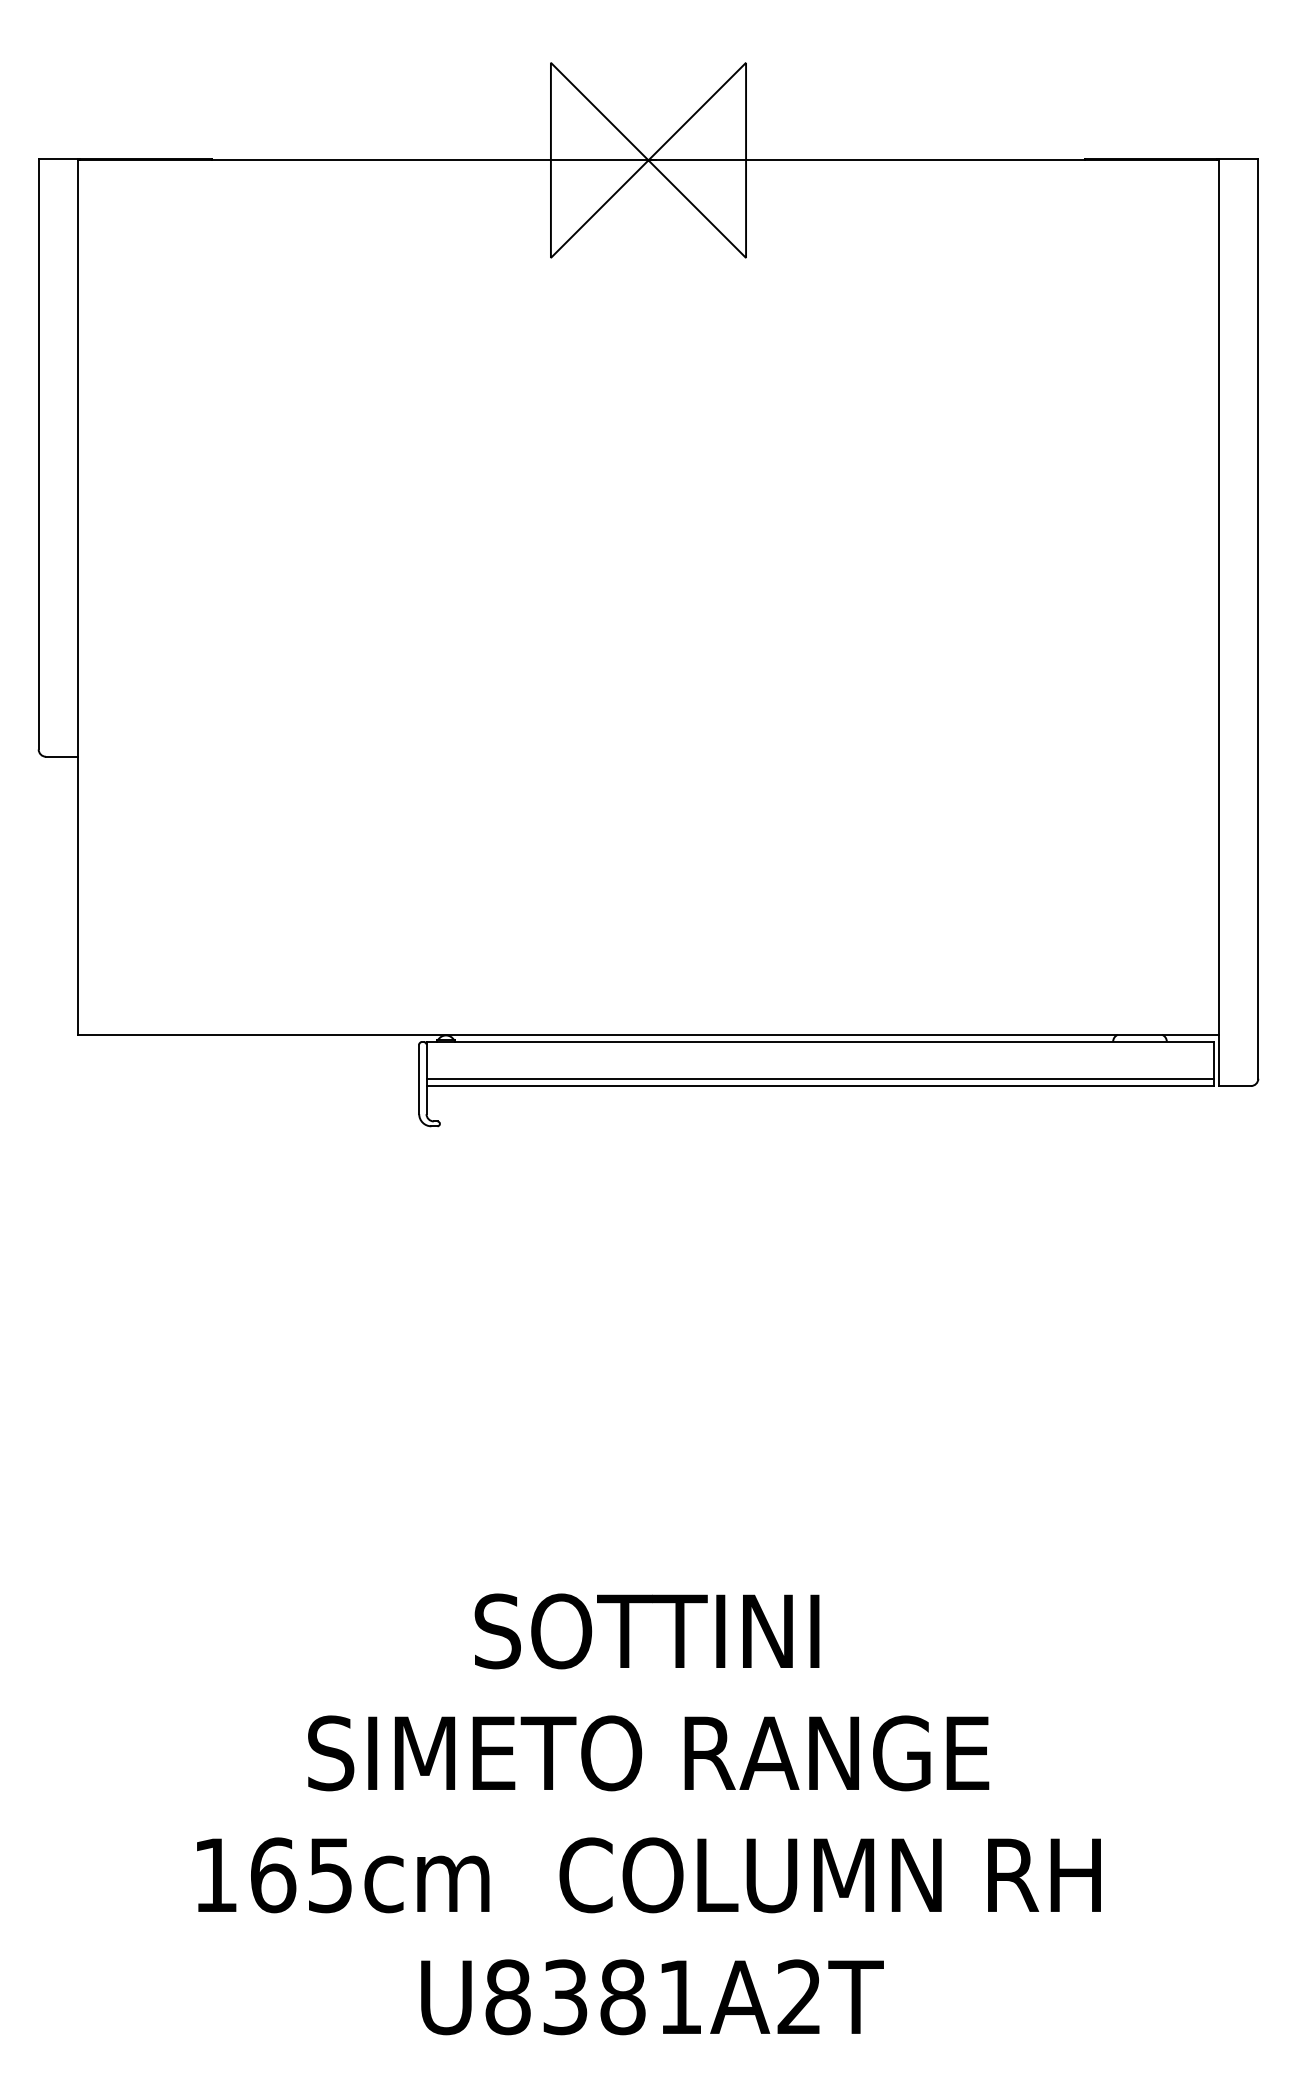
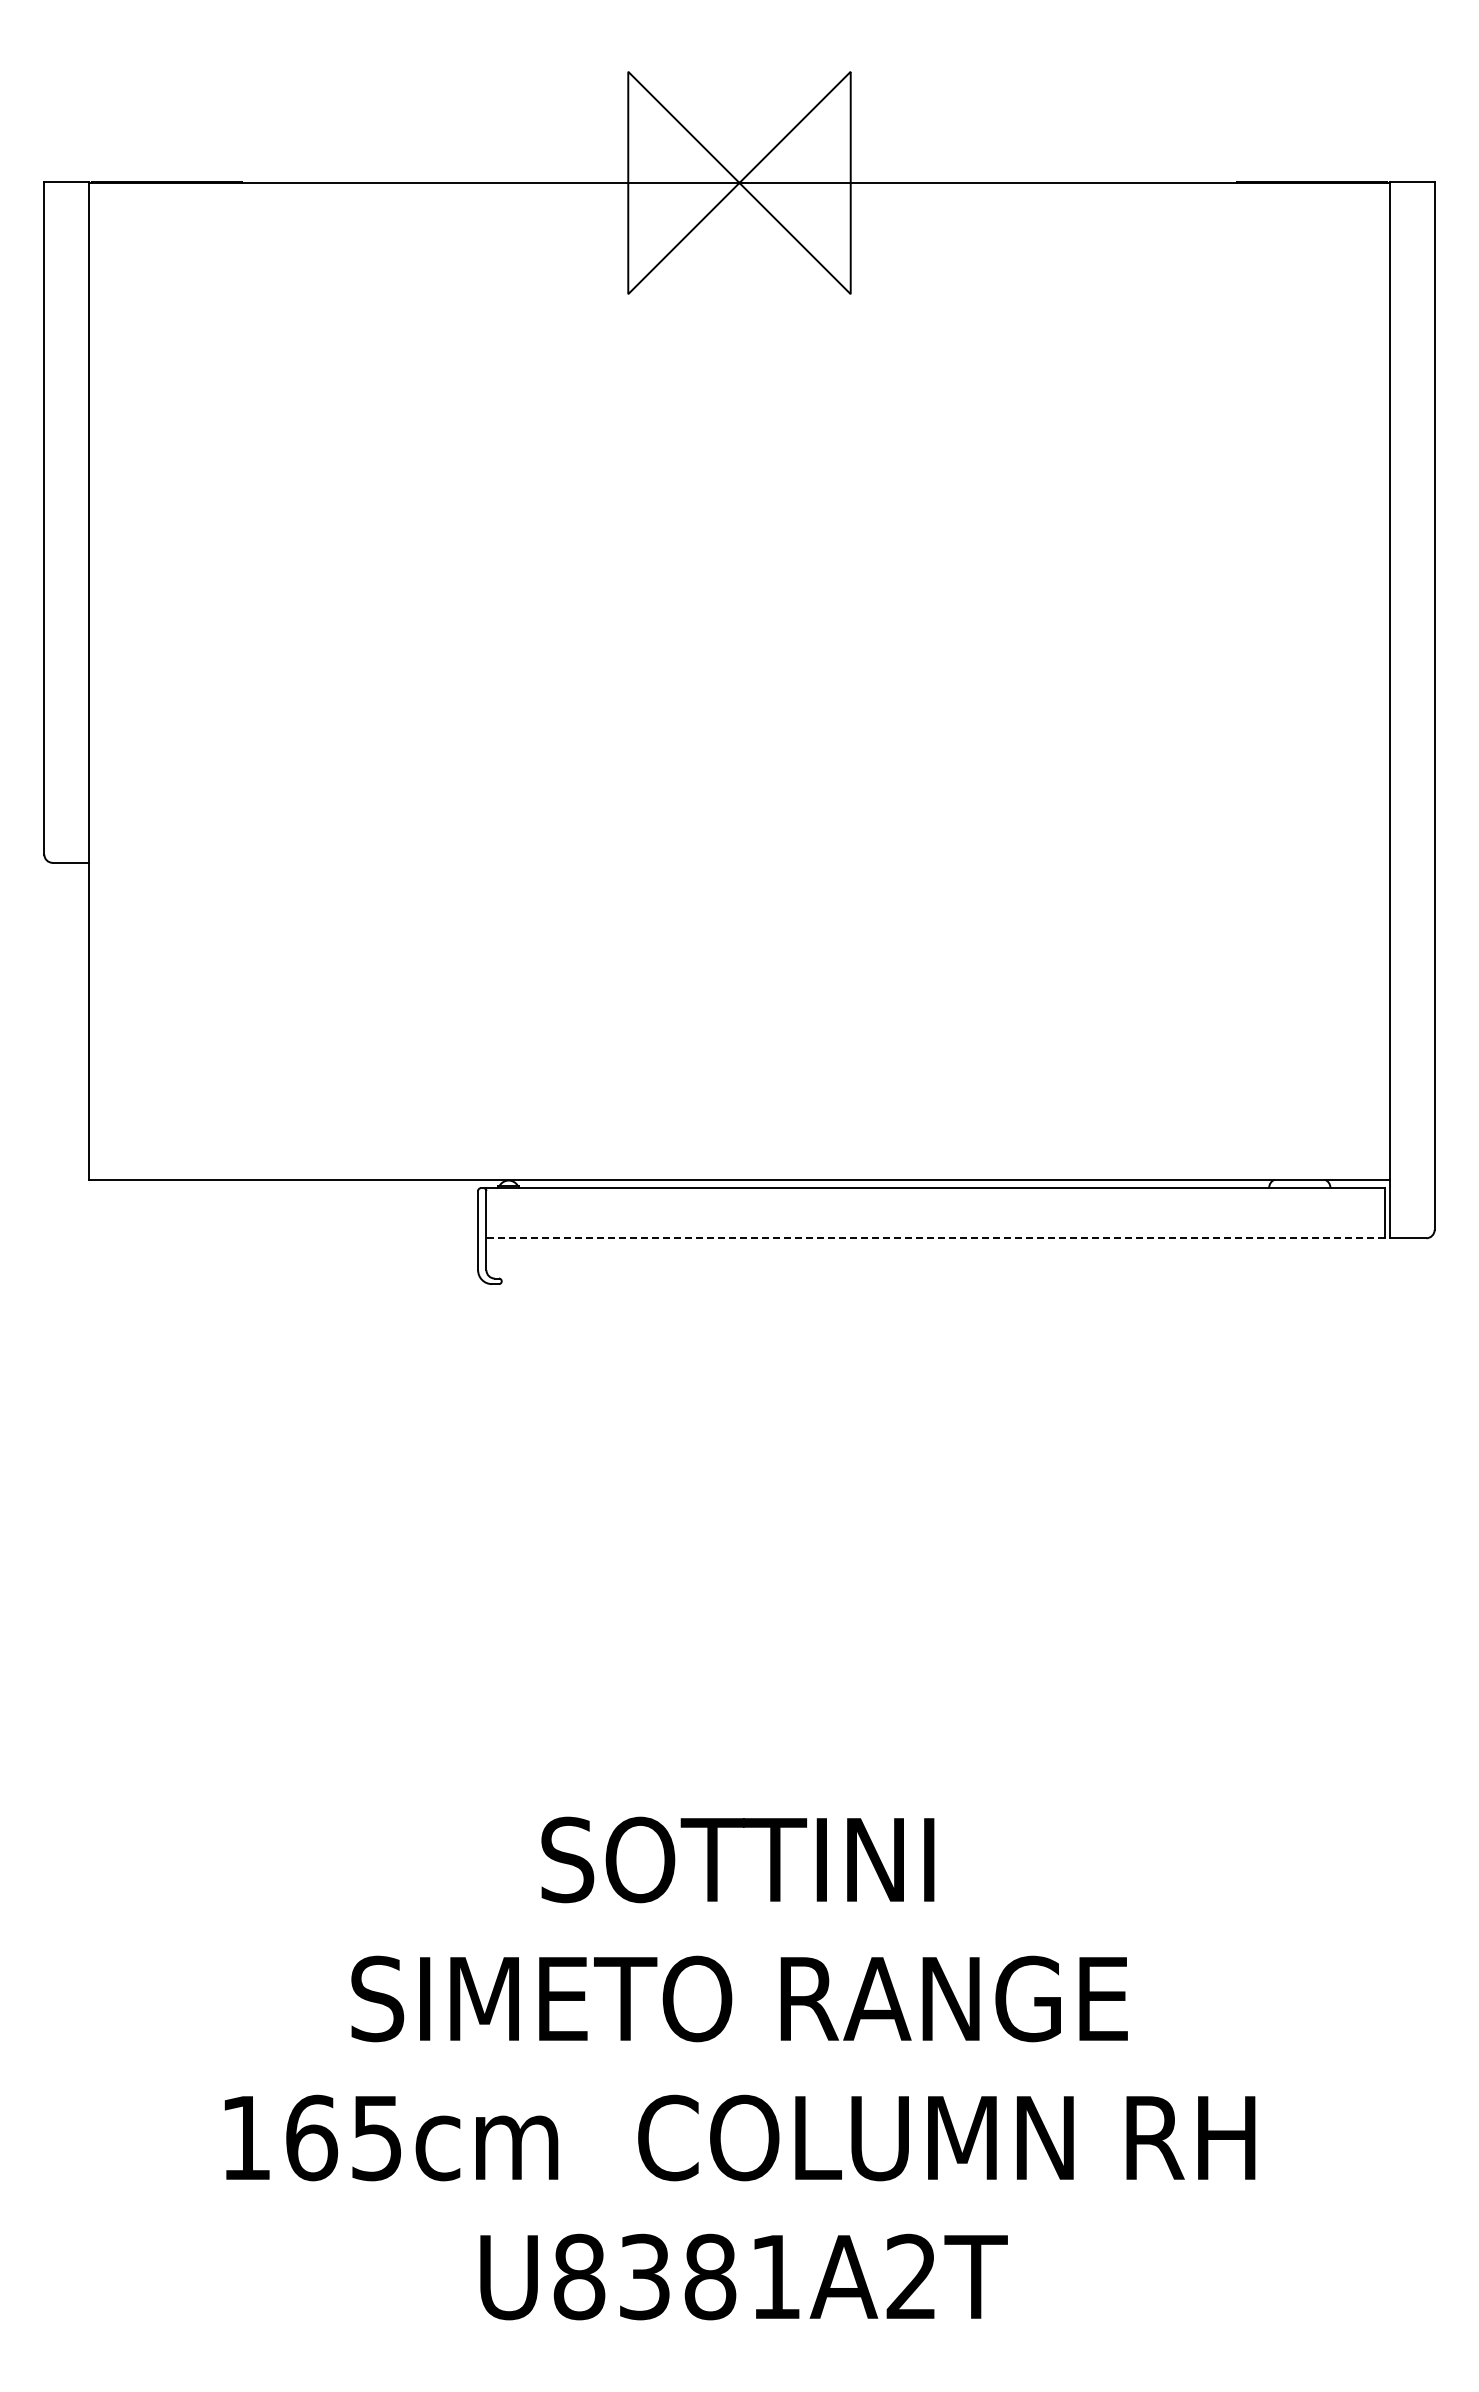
line: (820, 1078) -> (935, 1229), removed
line: (820, 1086) -> (935, 1238), solid -> dashed

